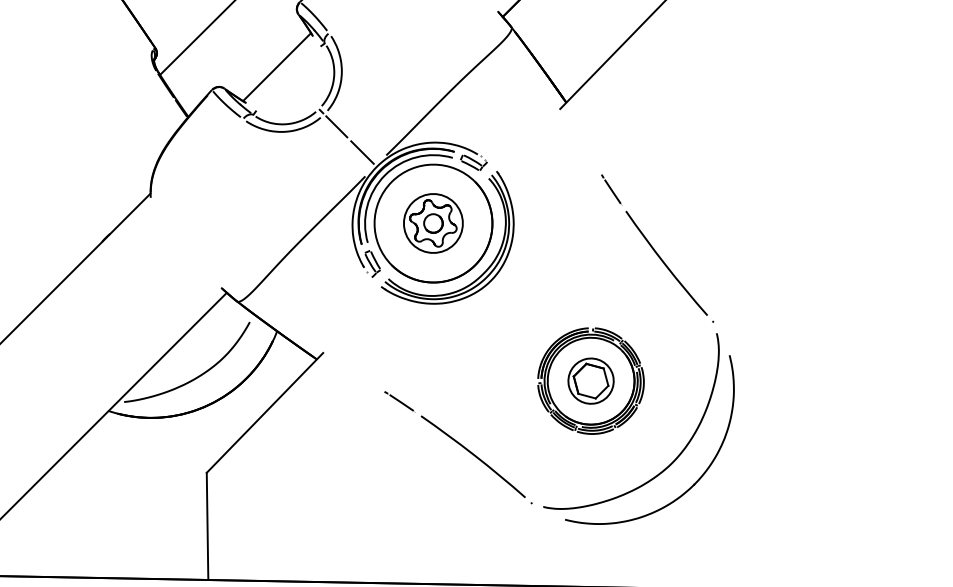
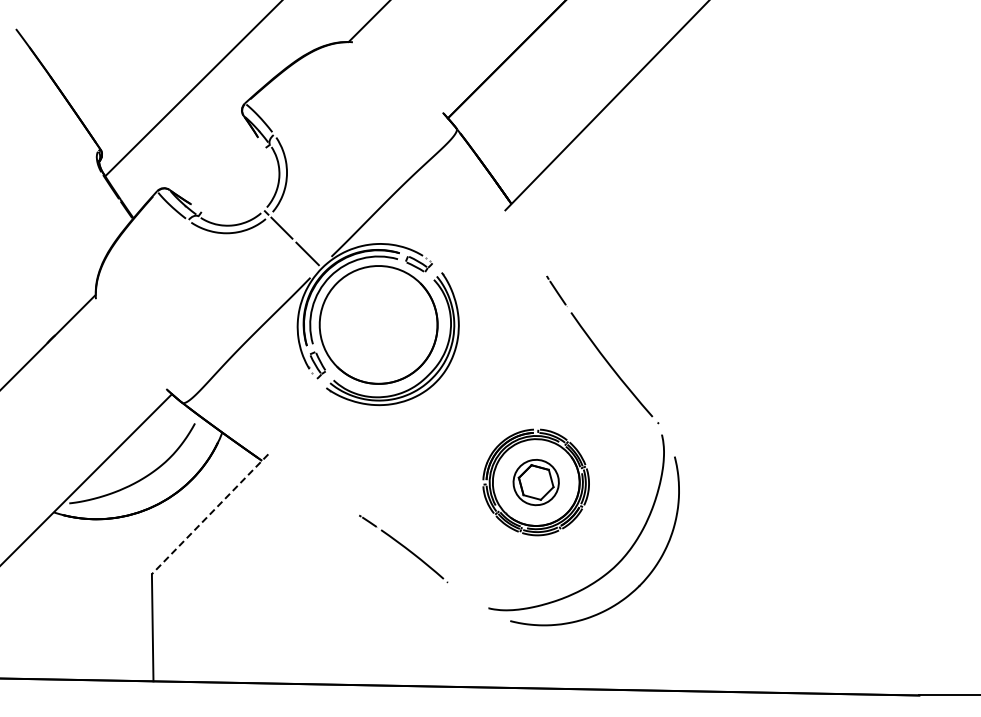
line: (277, 67) -> (222, 168), removed
part: (433, 223) -> (378, 324), removed
line: (265, 413) -> (210, 514), solid -> dashed
part: (458, 447) -> (403, 548), size x0.6

